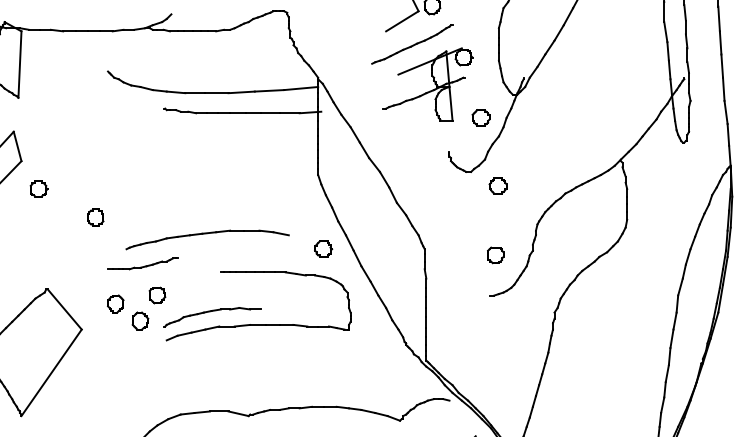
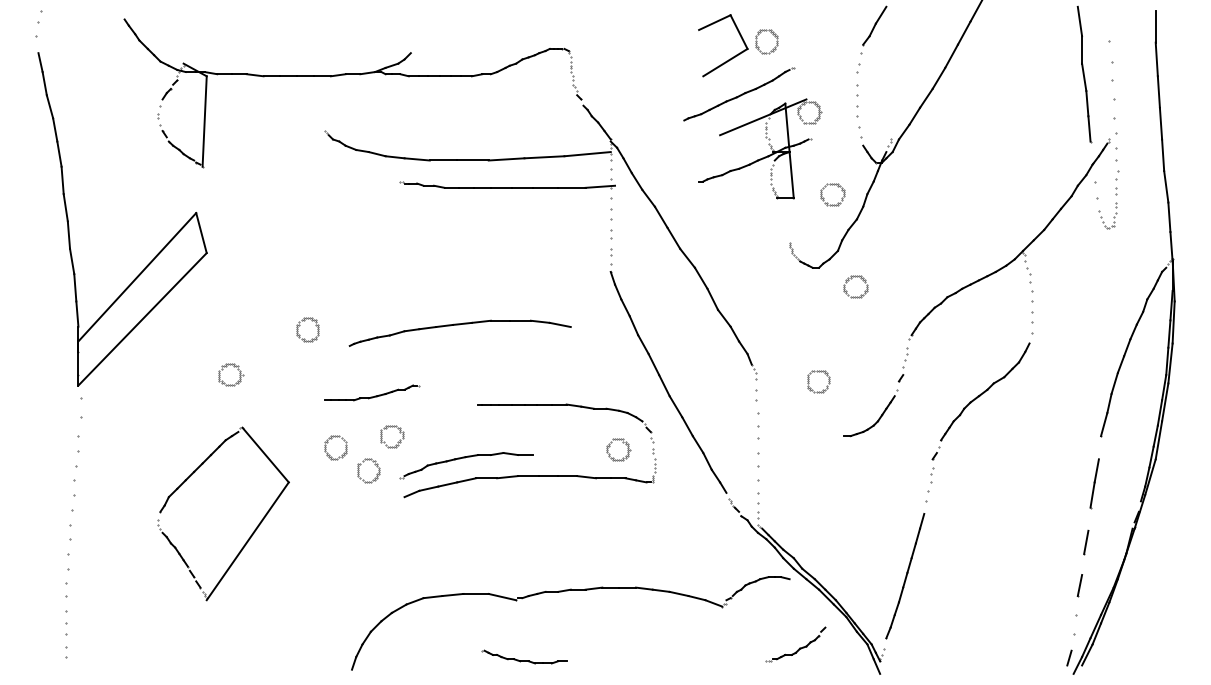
part: (41, 183) -> (234, 367), moved
part: (207, 234) -> (459, 325), moved
part: (327, 244) -> (623, 443), moved
part: (489, 255) -> (809, 381), moved

